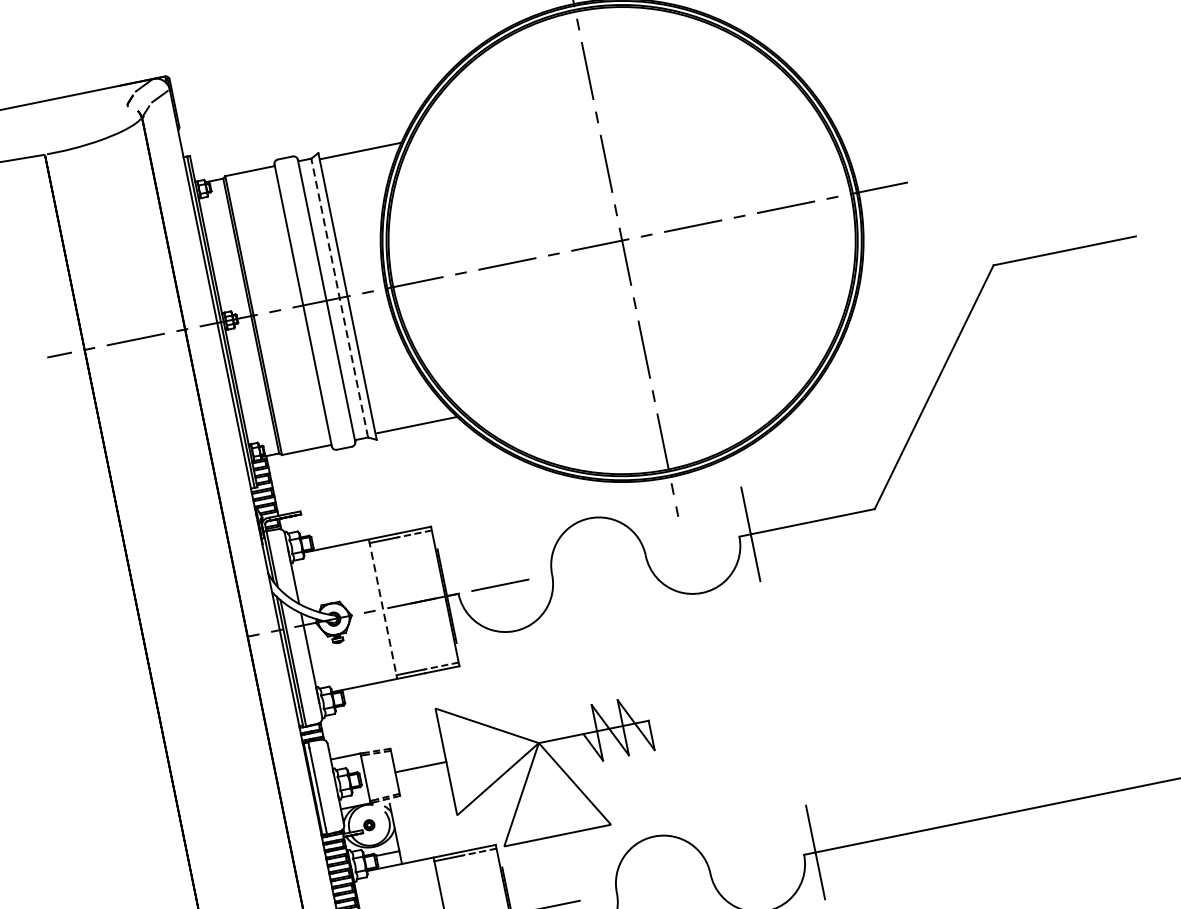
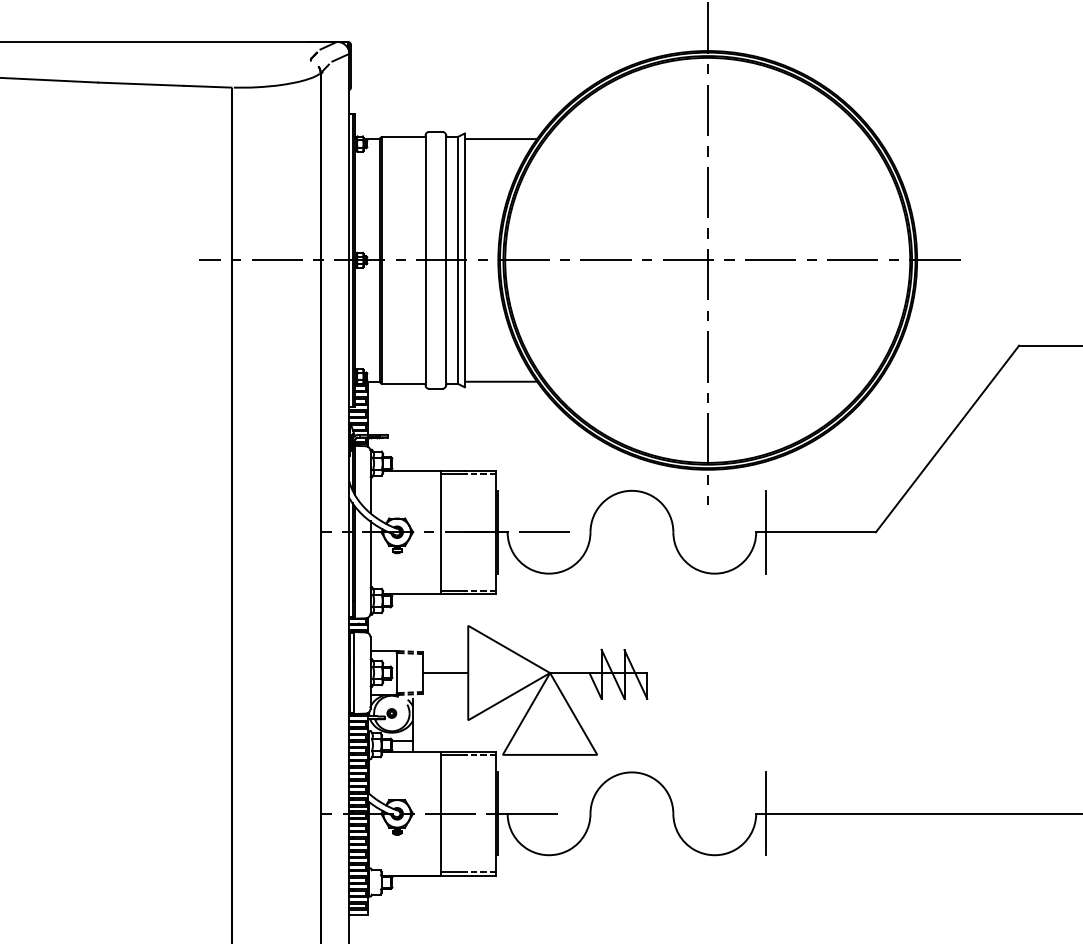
line: (339, 297) -> (457, 259), dashed -> solid
line: (382, 609) -> (440, 532), dashed -> solid

